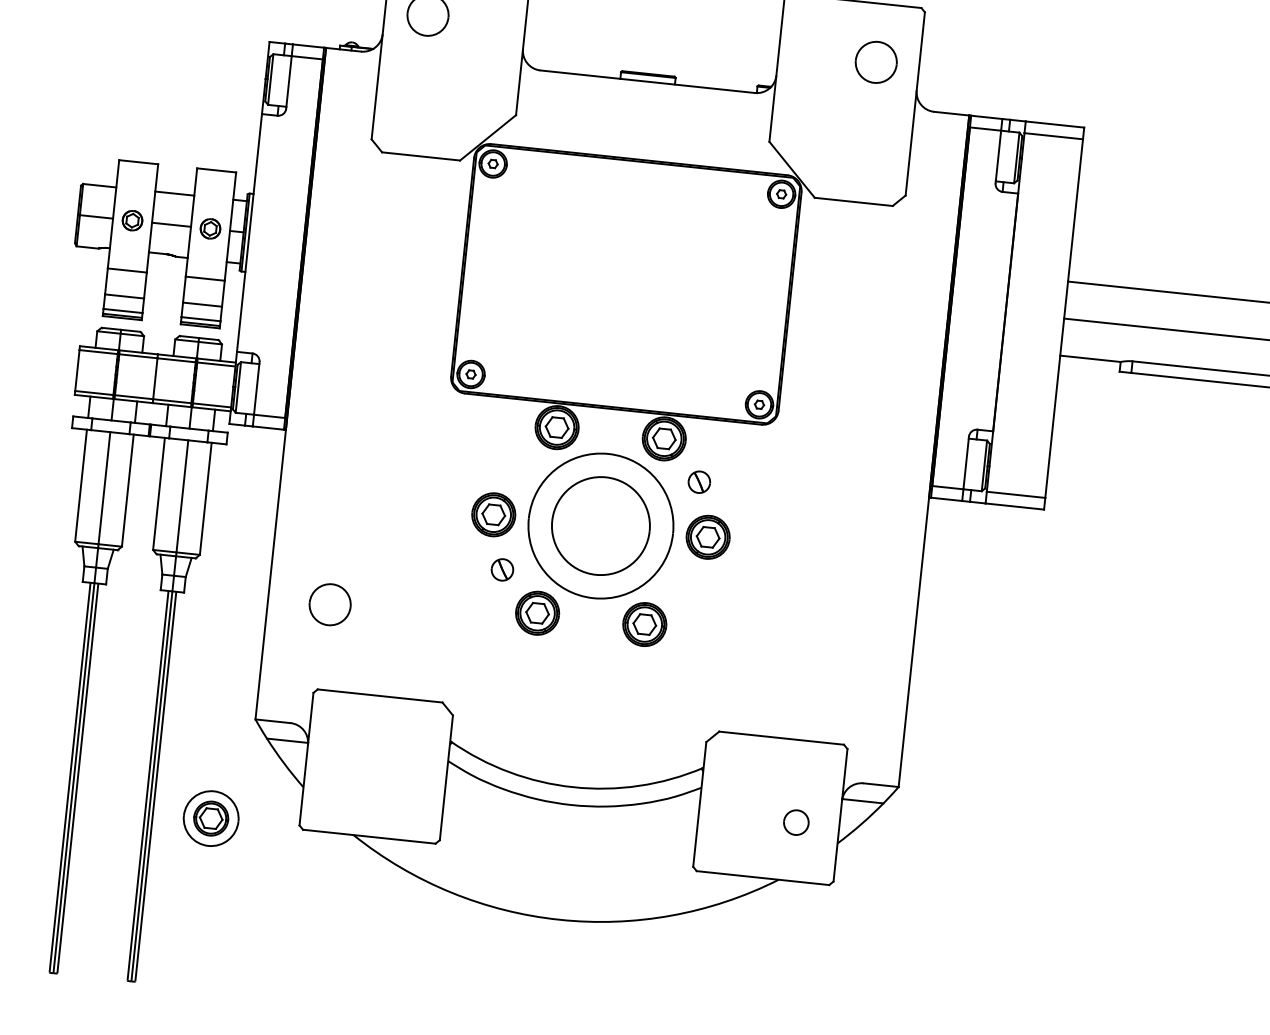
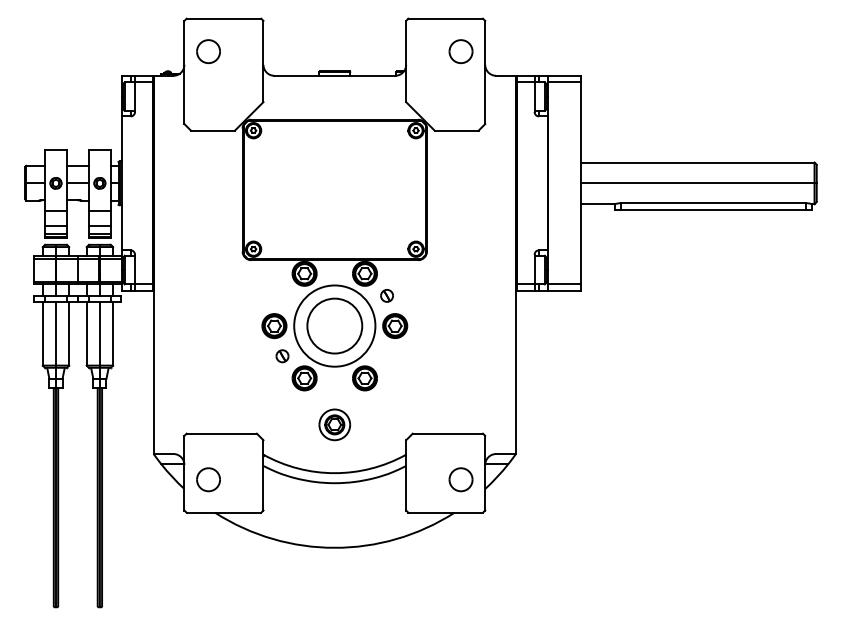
part: (330, 604) -> (208, 479), moved
part: (210, 817) -> (334, 424), moved
part: (795, 821) -> (460, 479), size x1.67

